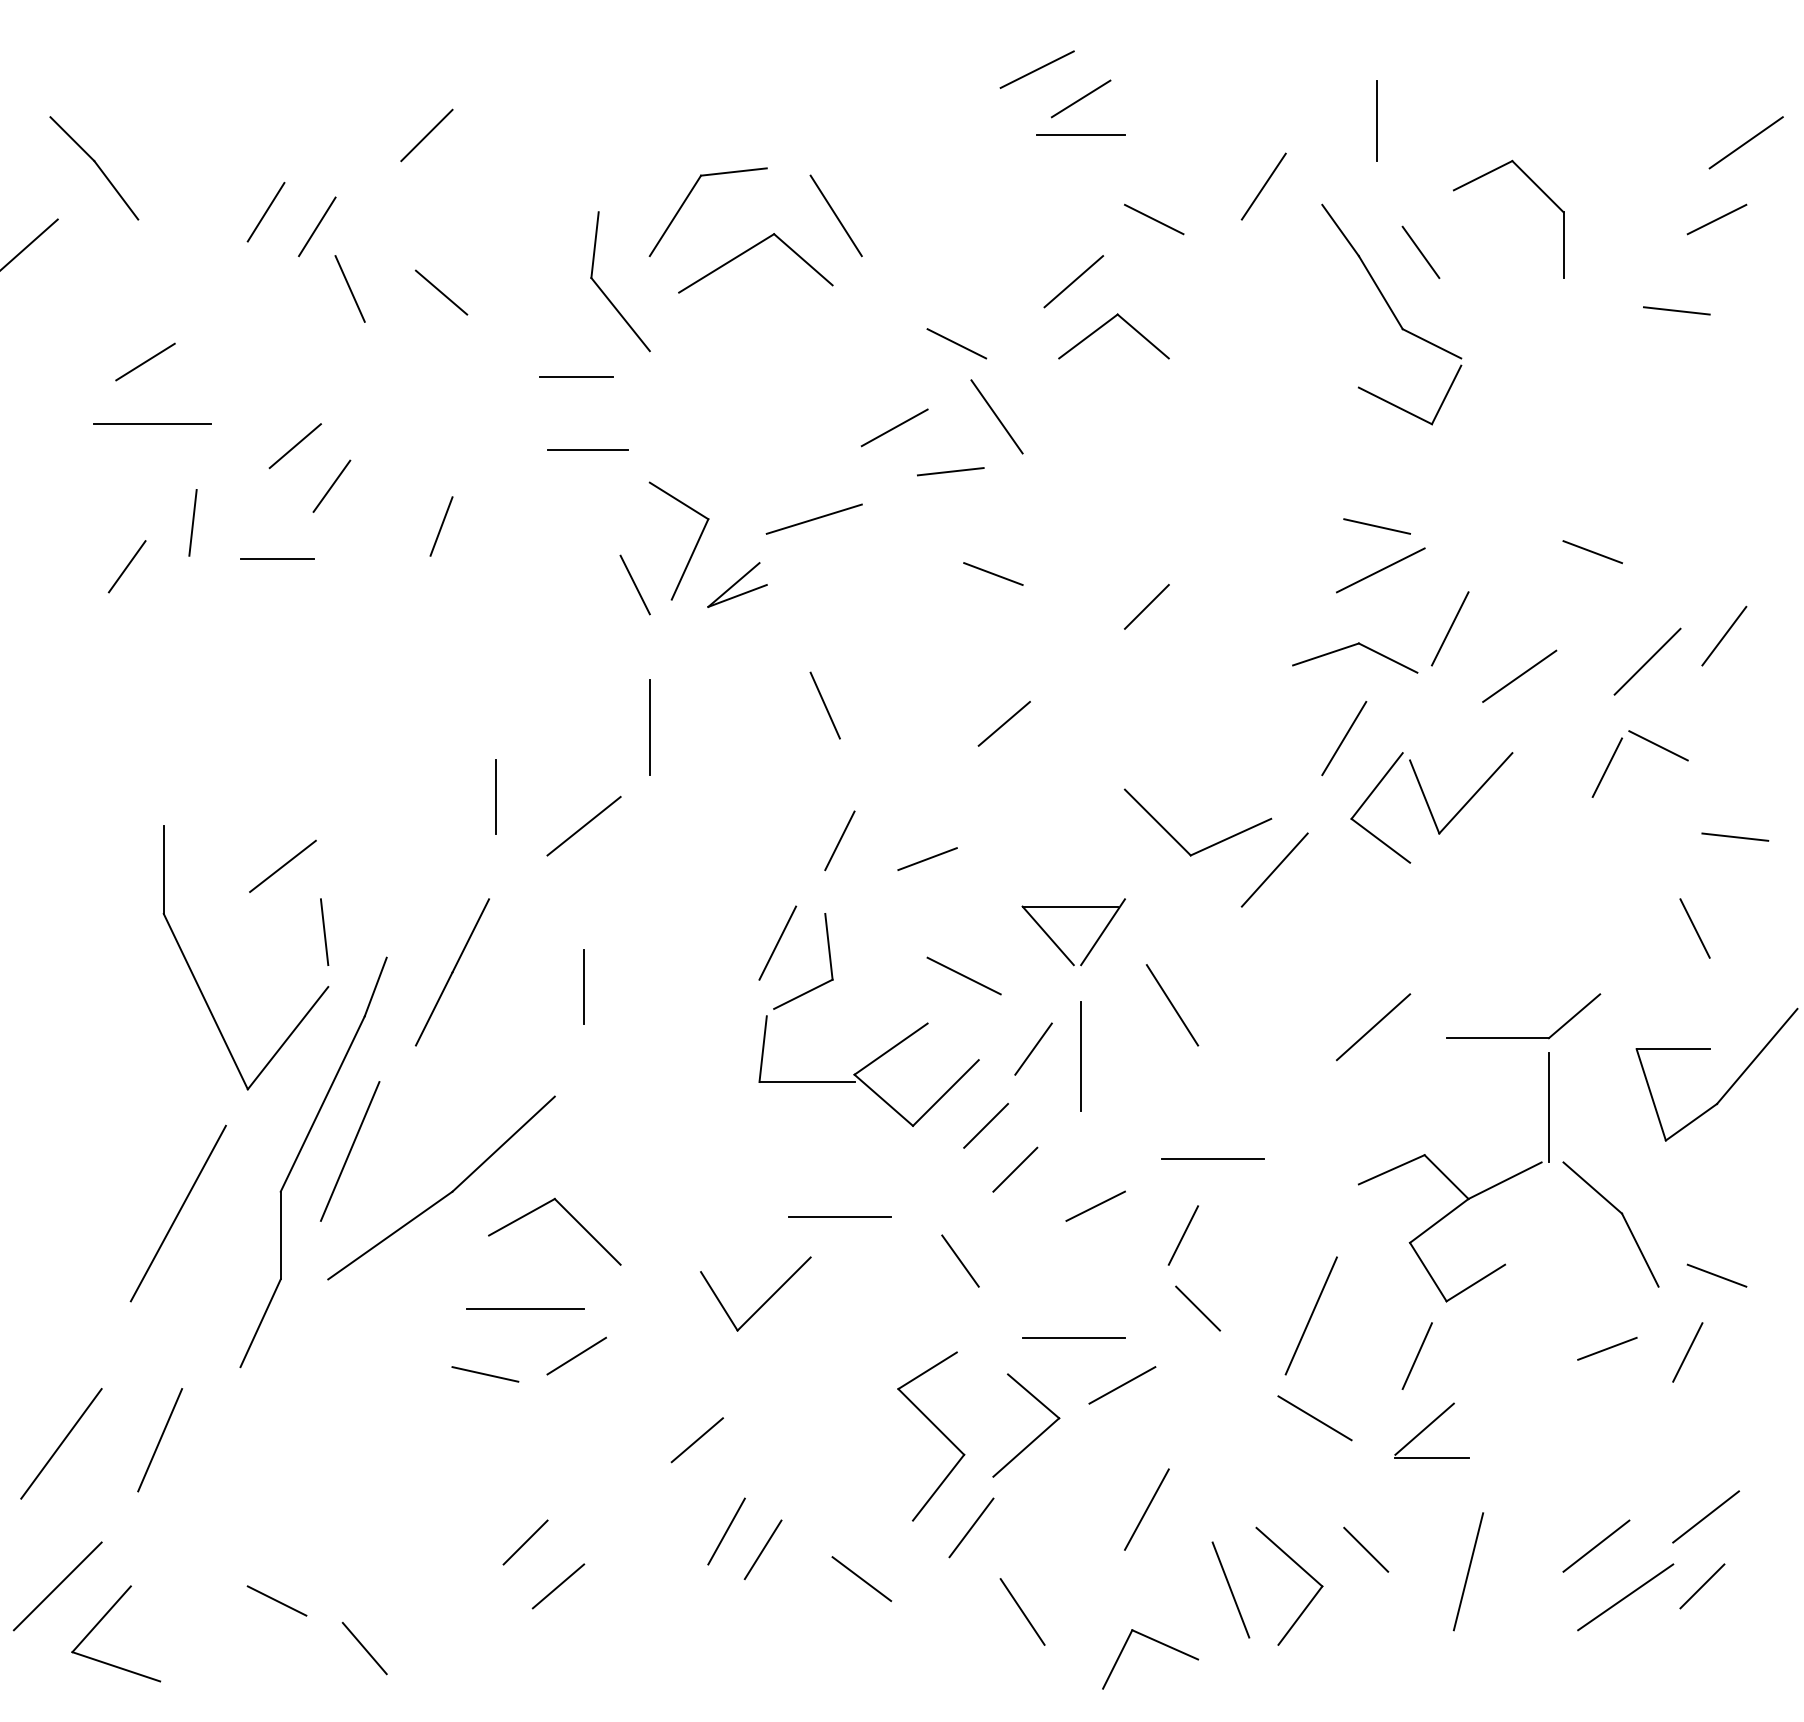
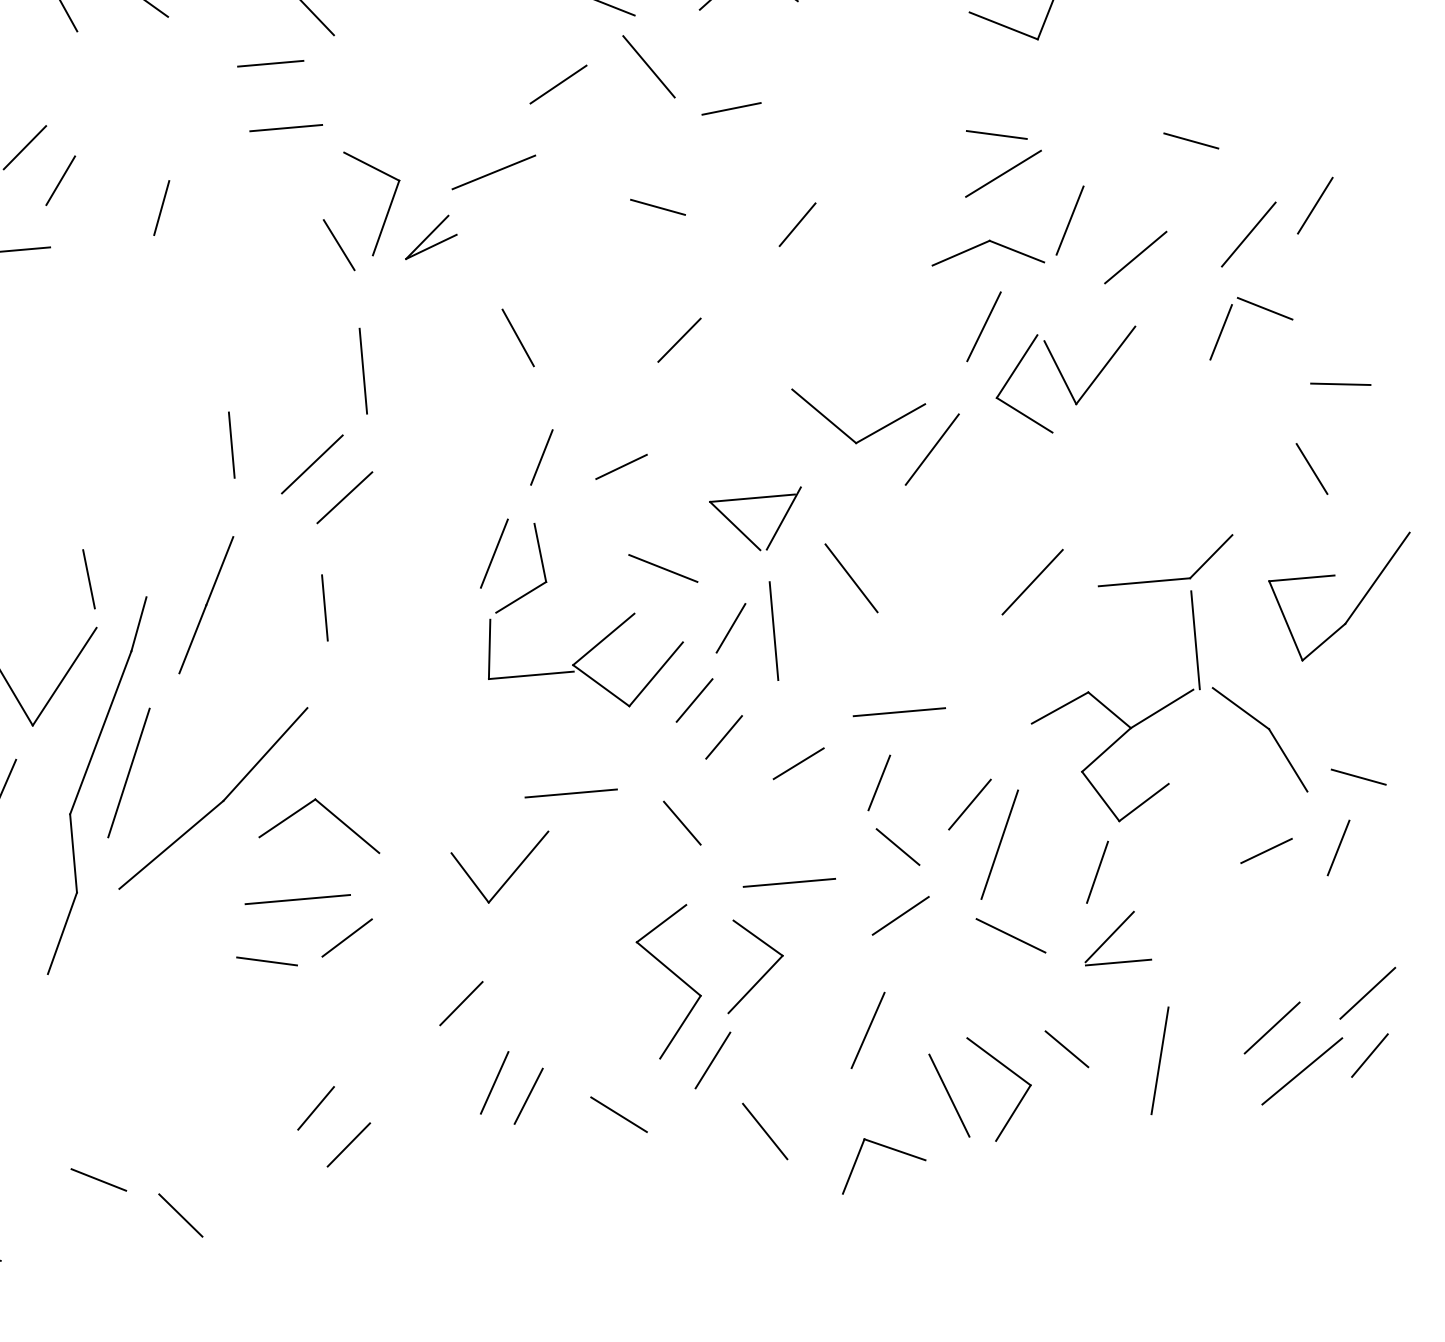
line: (950, 471) -> (731, 108), moved
line: (282, 865) -> (344, 496), moved
line: (1281, 1268) -> (969, 804), added
line: (1122, 1385) -> (900, 915), moved

